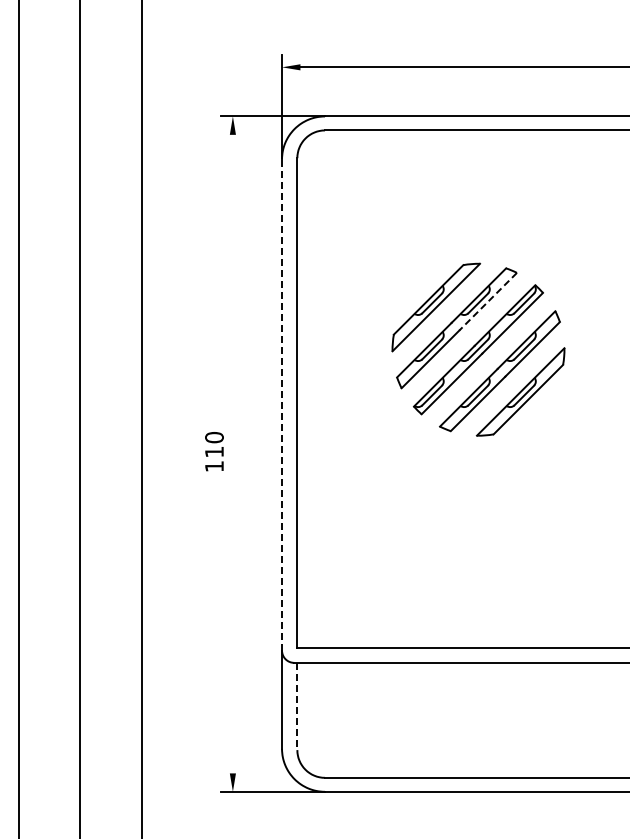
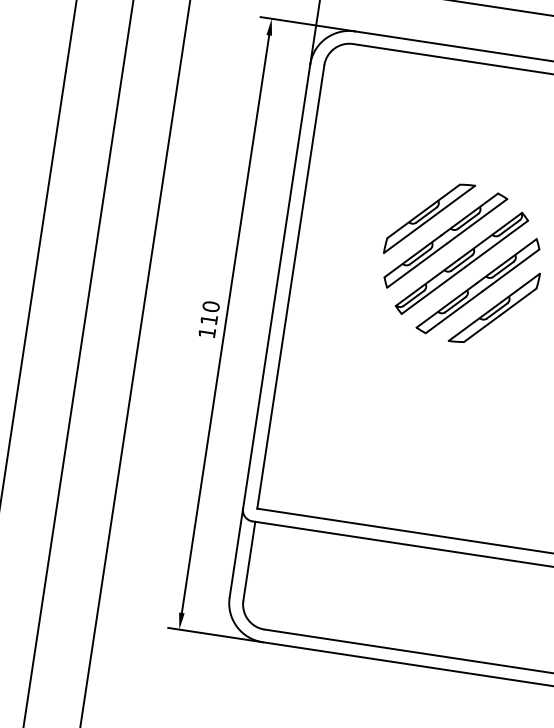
line: (488, 301) -> (477, 221), dashed -> solid
line: (282, 405) -> (277, 286), dashed -> solid
line: (232, 453) -> (225, 323), added
line: (297, 706) -> (249, 561), dashed -> solid

